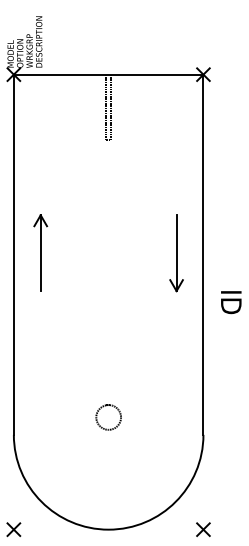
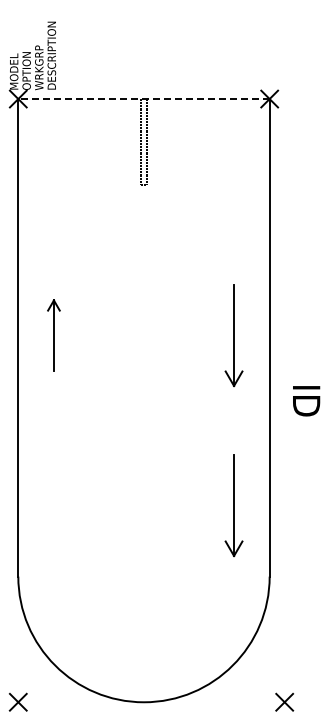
line: (108, 74) -> (143, 99), solid -> dashed
part: (40, 253) -> (53, 335), size x0.7
part: (176, 381) -> (233, 505), added
part: (100, 409) -> (133, 542), removed
part: (203, 529) -> (284, 701), moved

